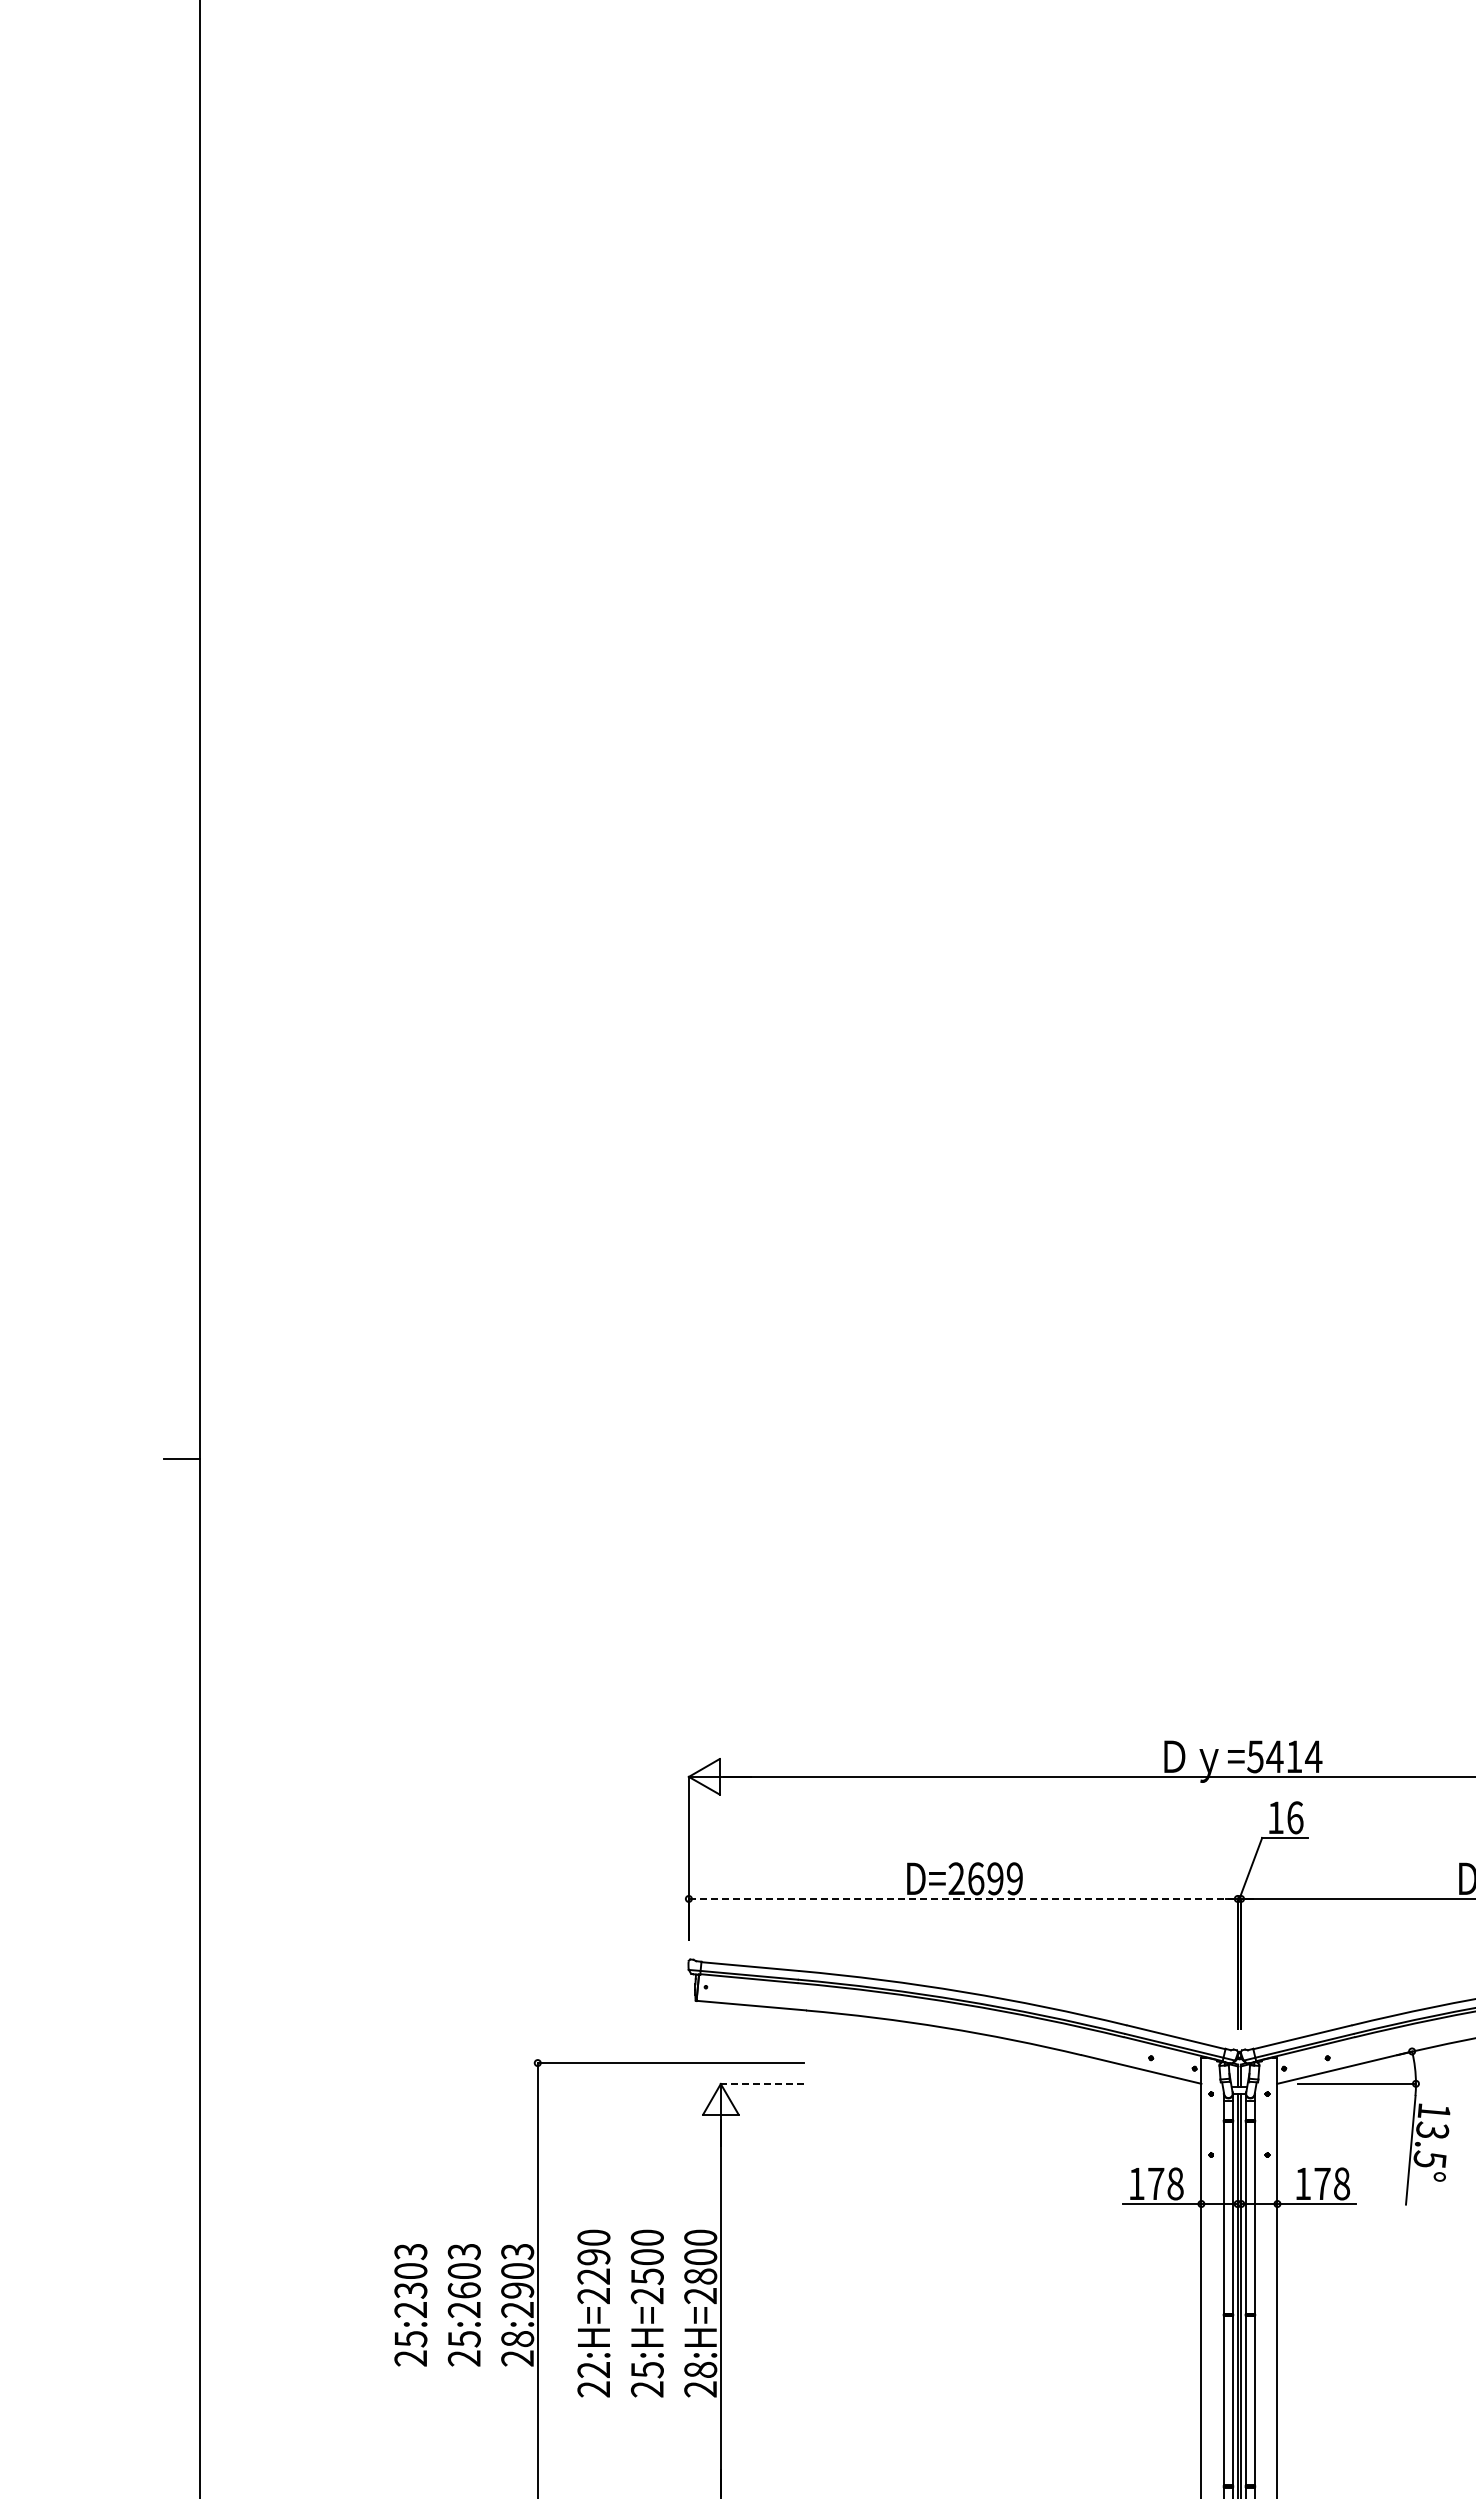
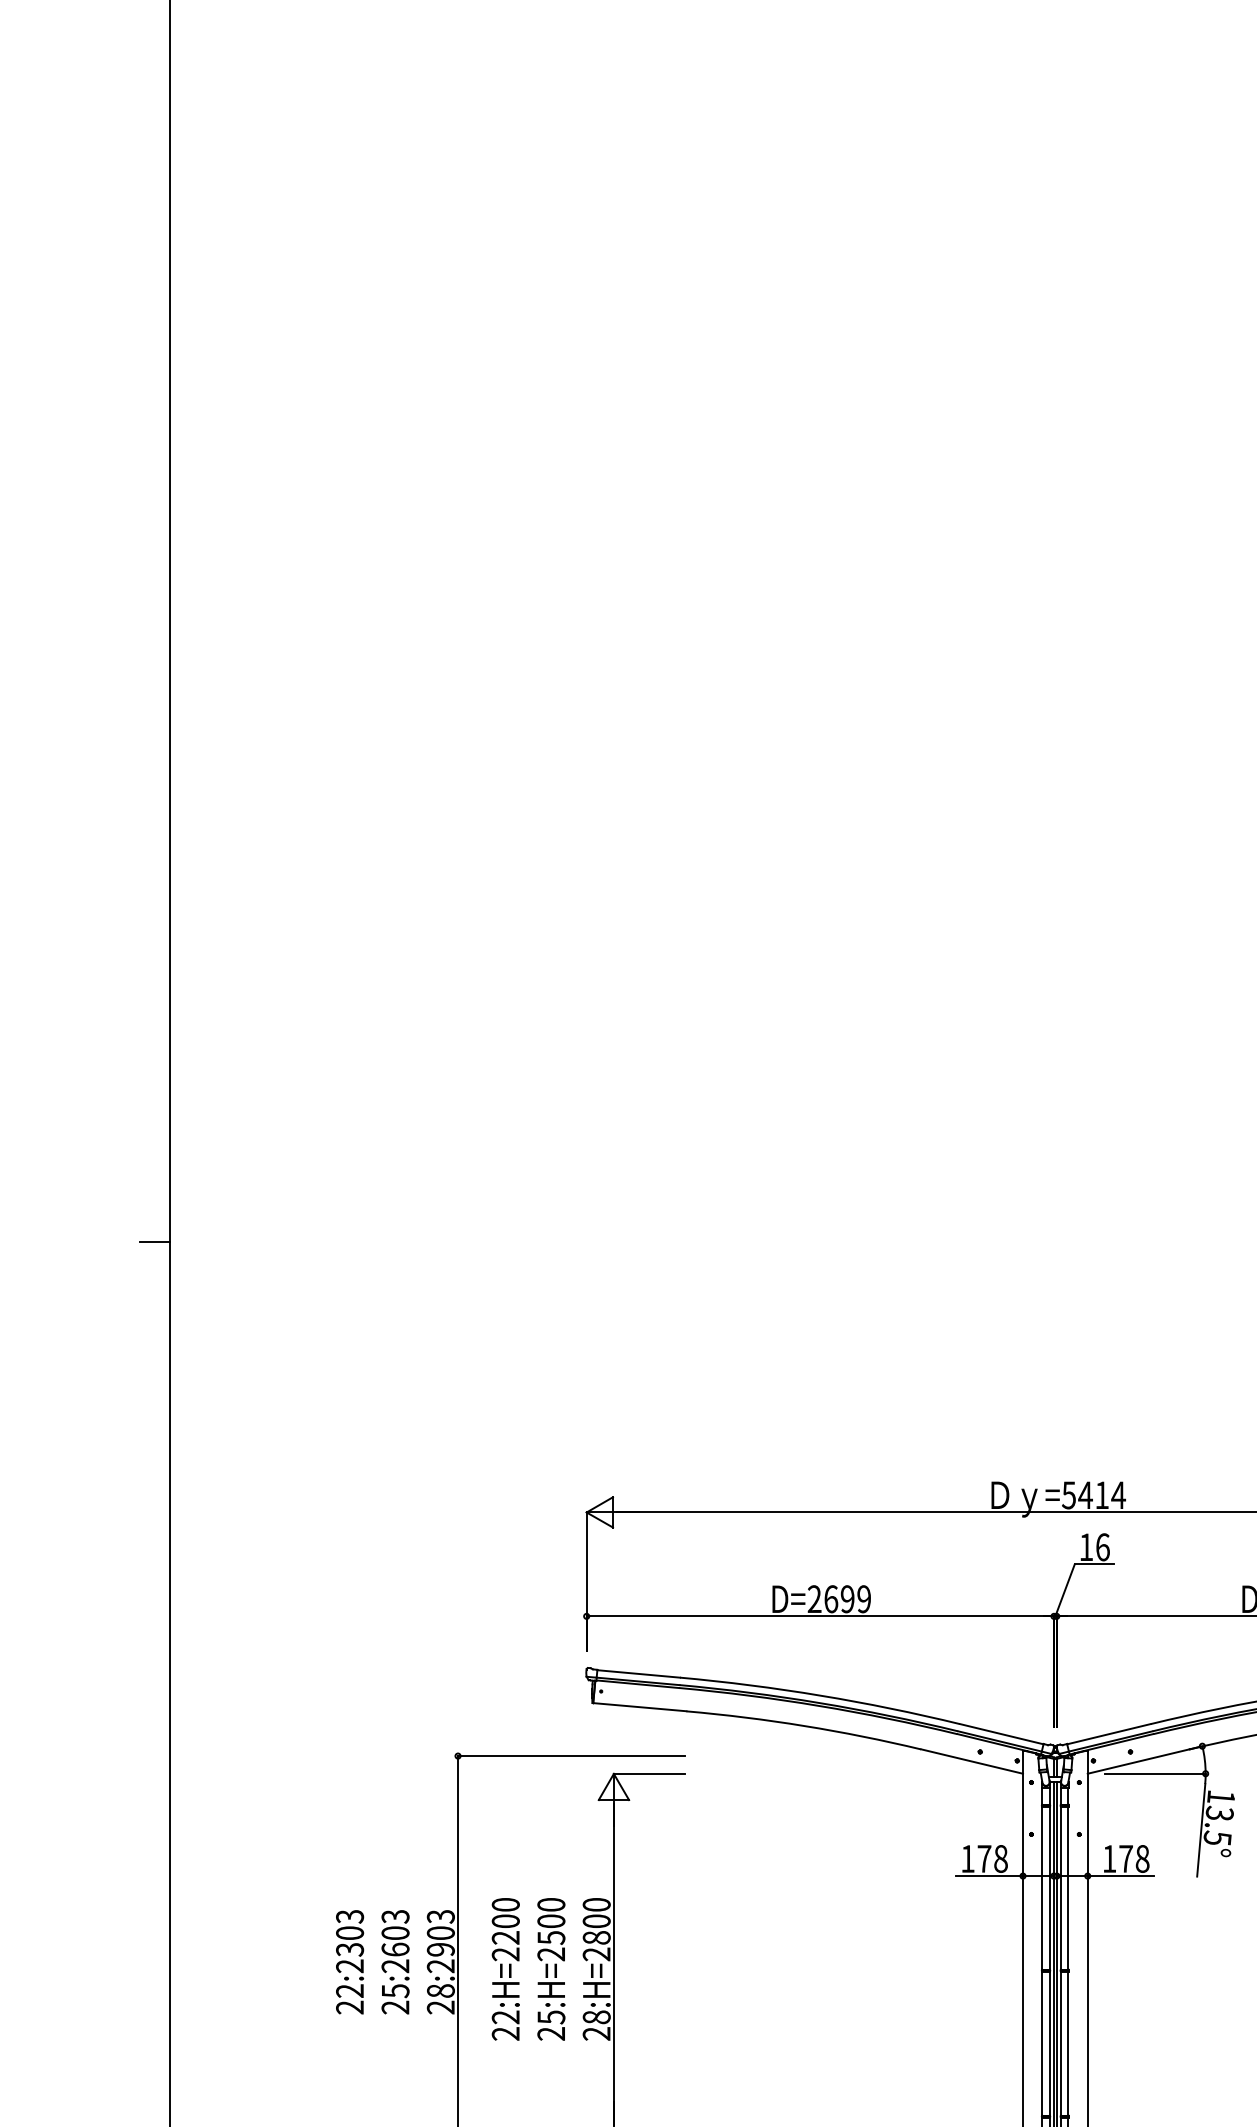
line: (963, 1898) -> (820, 1615), dashed -> solid
line: (762, 2084) -> (649, 1774), dashed -> solid
text: (593, 2257) -> (505, 1921), 22:H=2290 -> 22:H=2200
text: (410, 2339) -> (349, 1991), 25:2303 -> 22:2303

